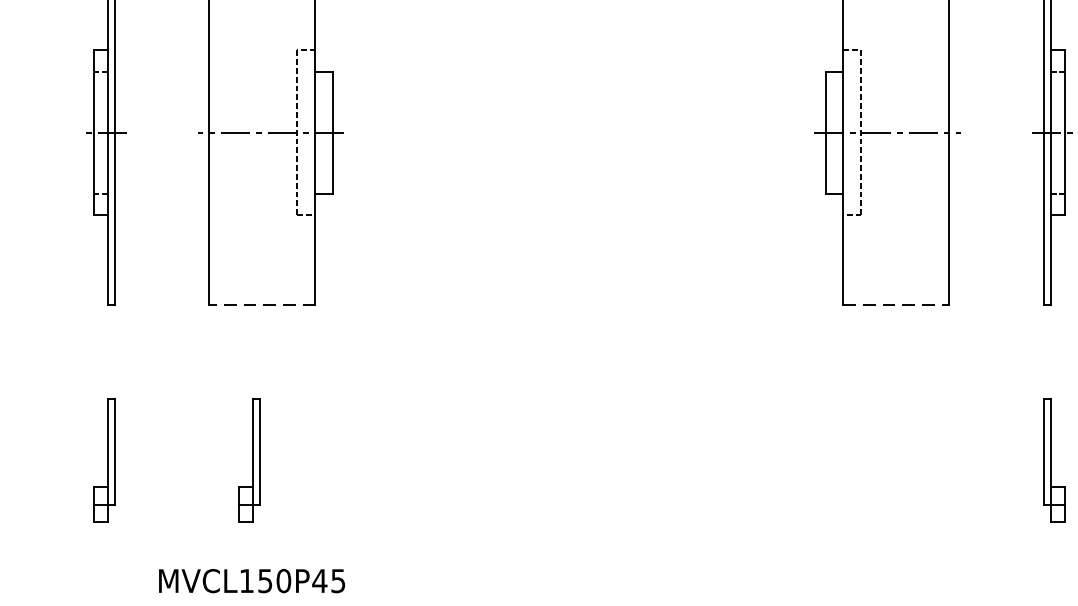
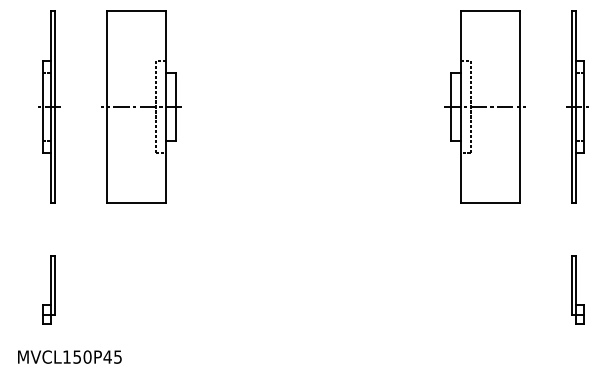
line: (262, 303) -> (136, 202), dashed -> solid
line: (896, 303) -> (490, 202), dashed -> solid
part: (249, 459) -> (129, 289), removed
text: (251, 579) -> (69, 356), moved

